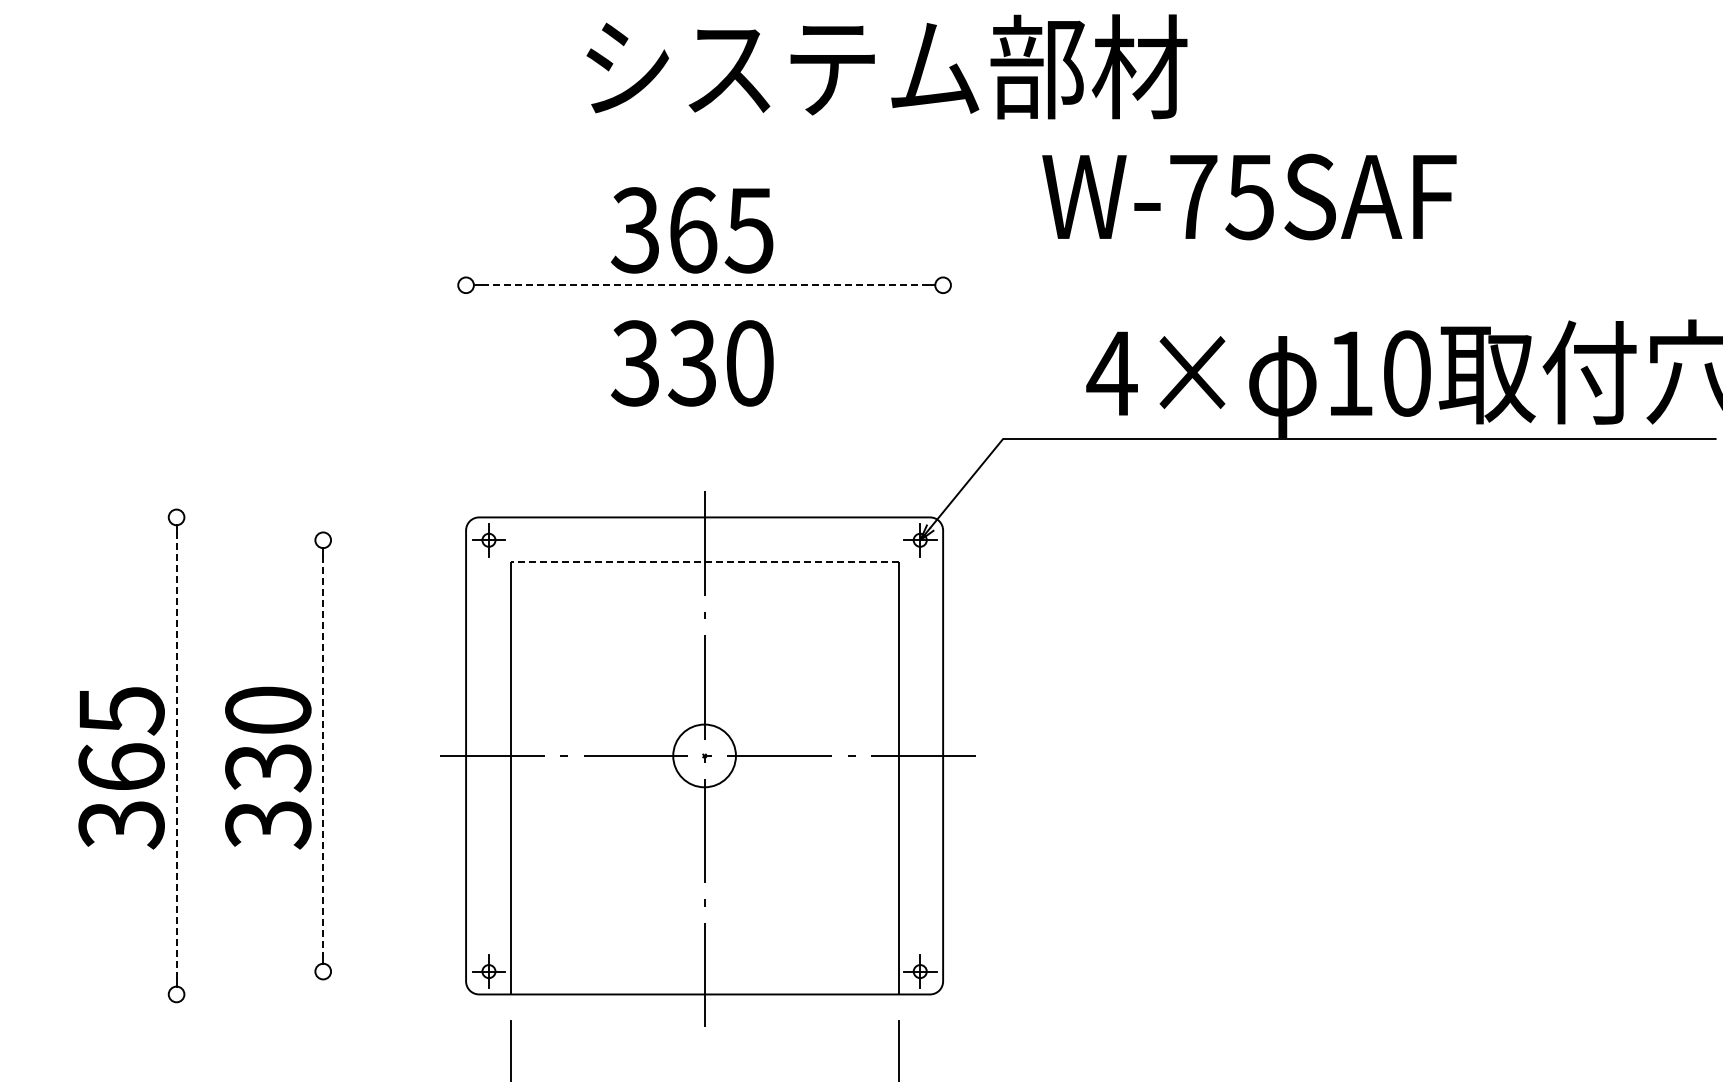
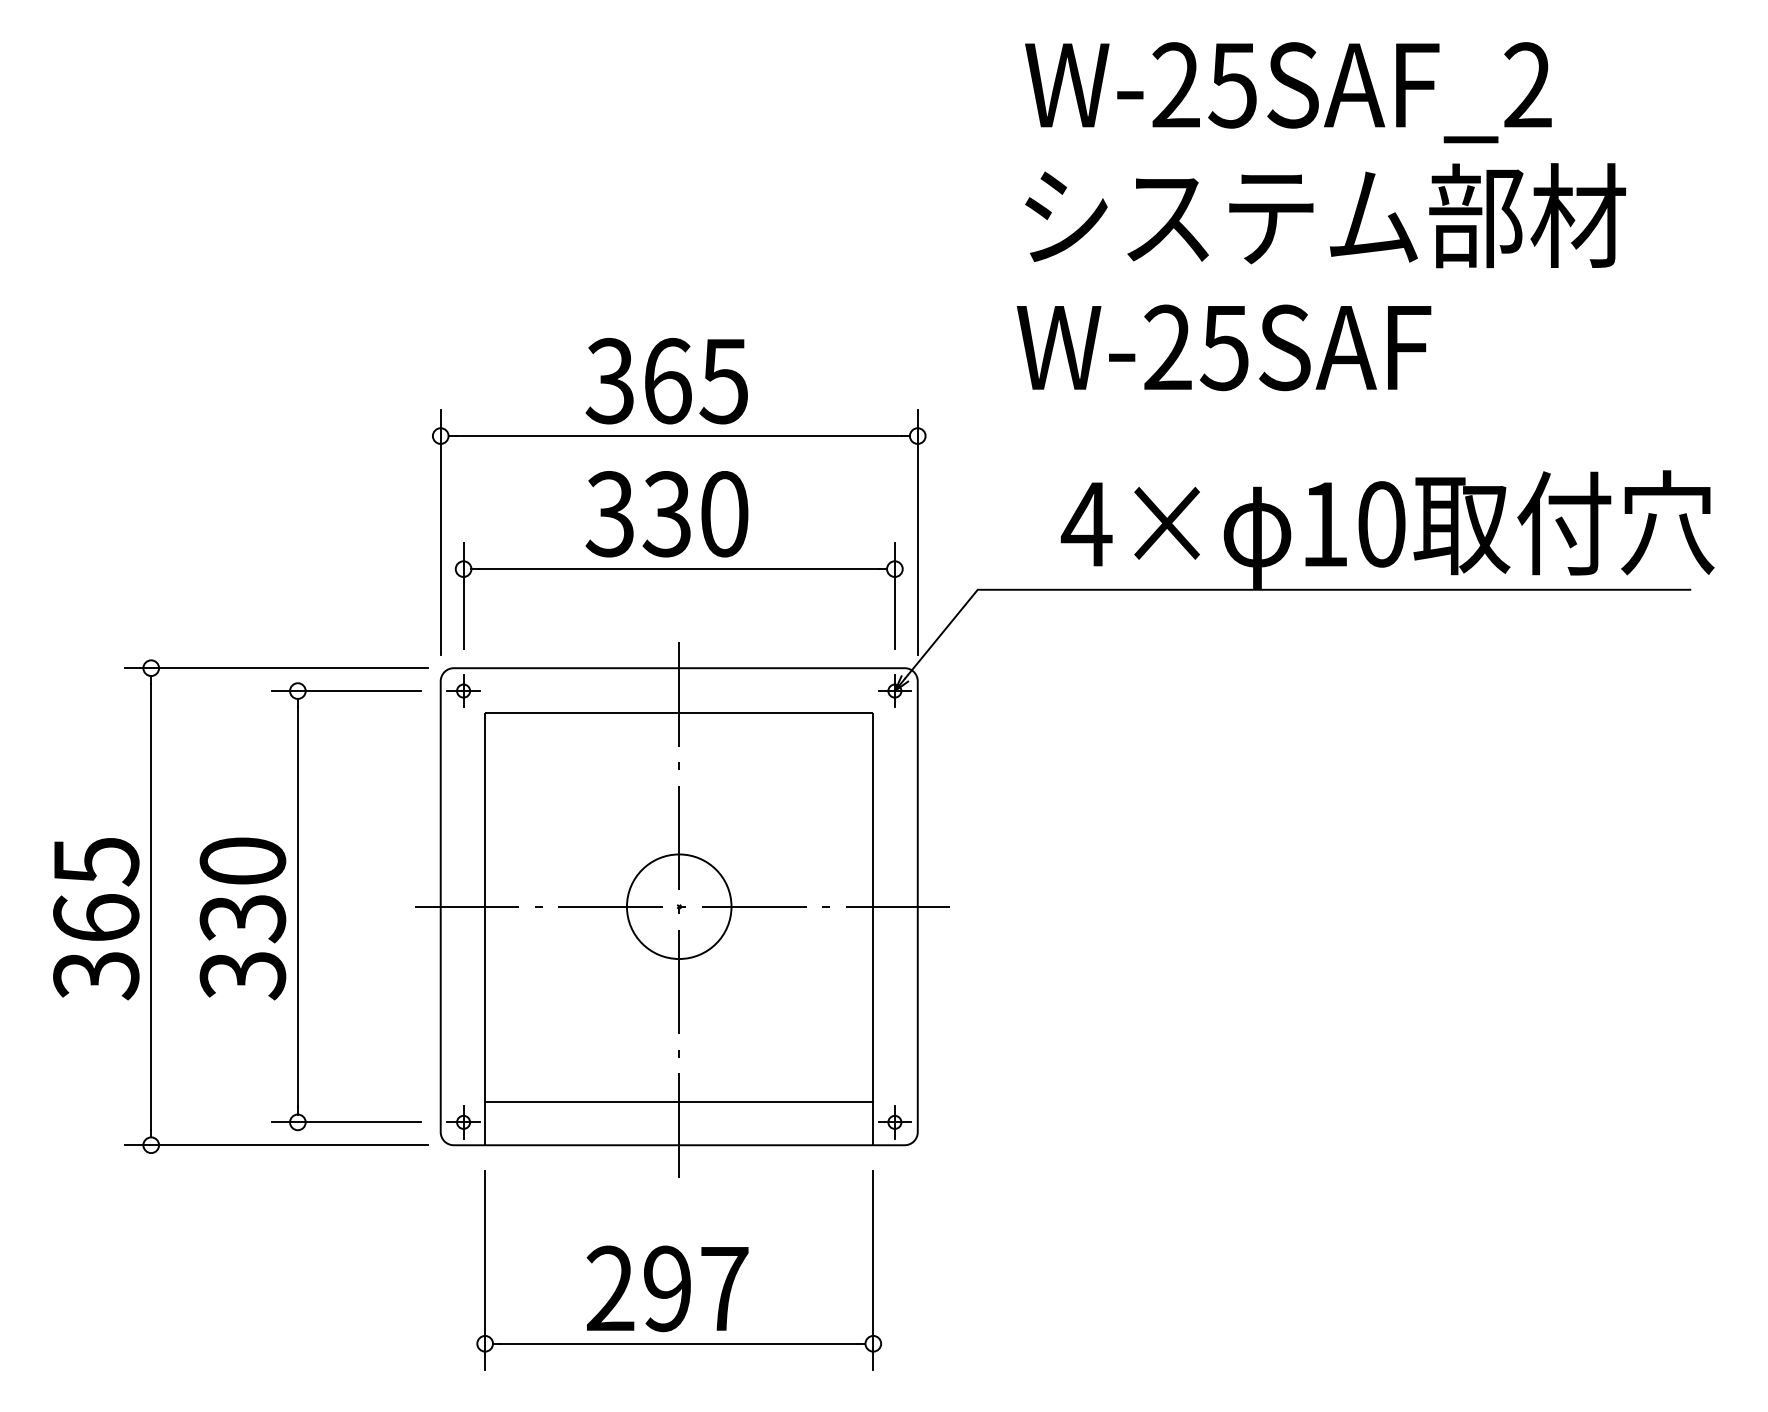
text: (886, 66) -> (1325, 215), moved
text: (1192, 195) -> (1167, 346), W-75SAF -> W-25SAF
line: (704, 285) -> (679, 436), dashed -> solid
line: (465, 381) -> (440, 532), added
line: (942, 381) -> (917, 532), added
part: (703, 418) -> (678, 569), added
line: (301, 517) -> (276, 668), added
line: (371, 540) -> (346, 691), added
line: (703, 561) -> (678, 712), dashed -> solid
line: (176, 755) -> (151, 906), dashed -> solid
line: (322, 755) -> (297, 906), dashed -> solid
circle: (703, 755) -> (678, 906), size x1.67
line: (704, 951) -> (679, 1102), added
line: (371, 971) -> (346, 1122), added
line: (301, 994) -> (276, 1145), added

